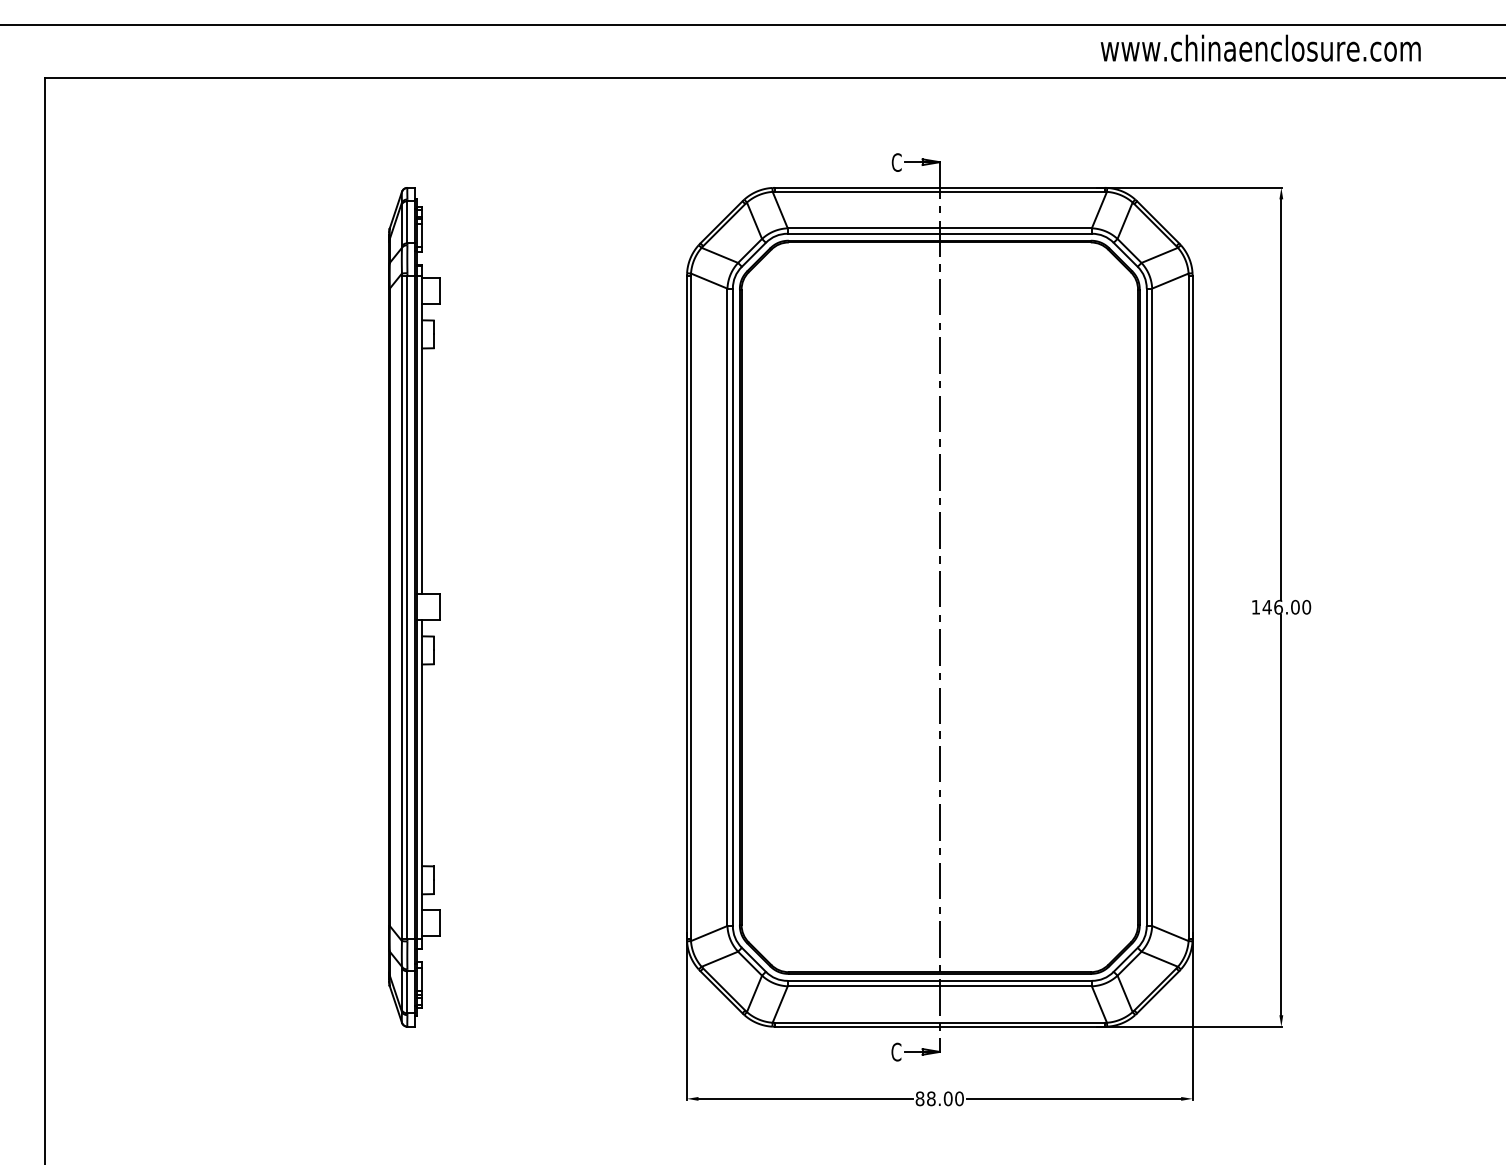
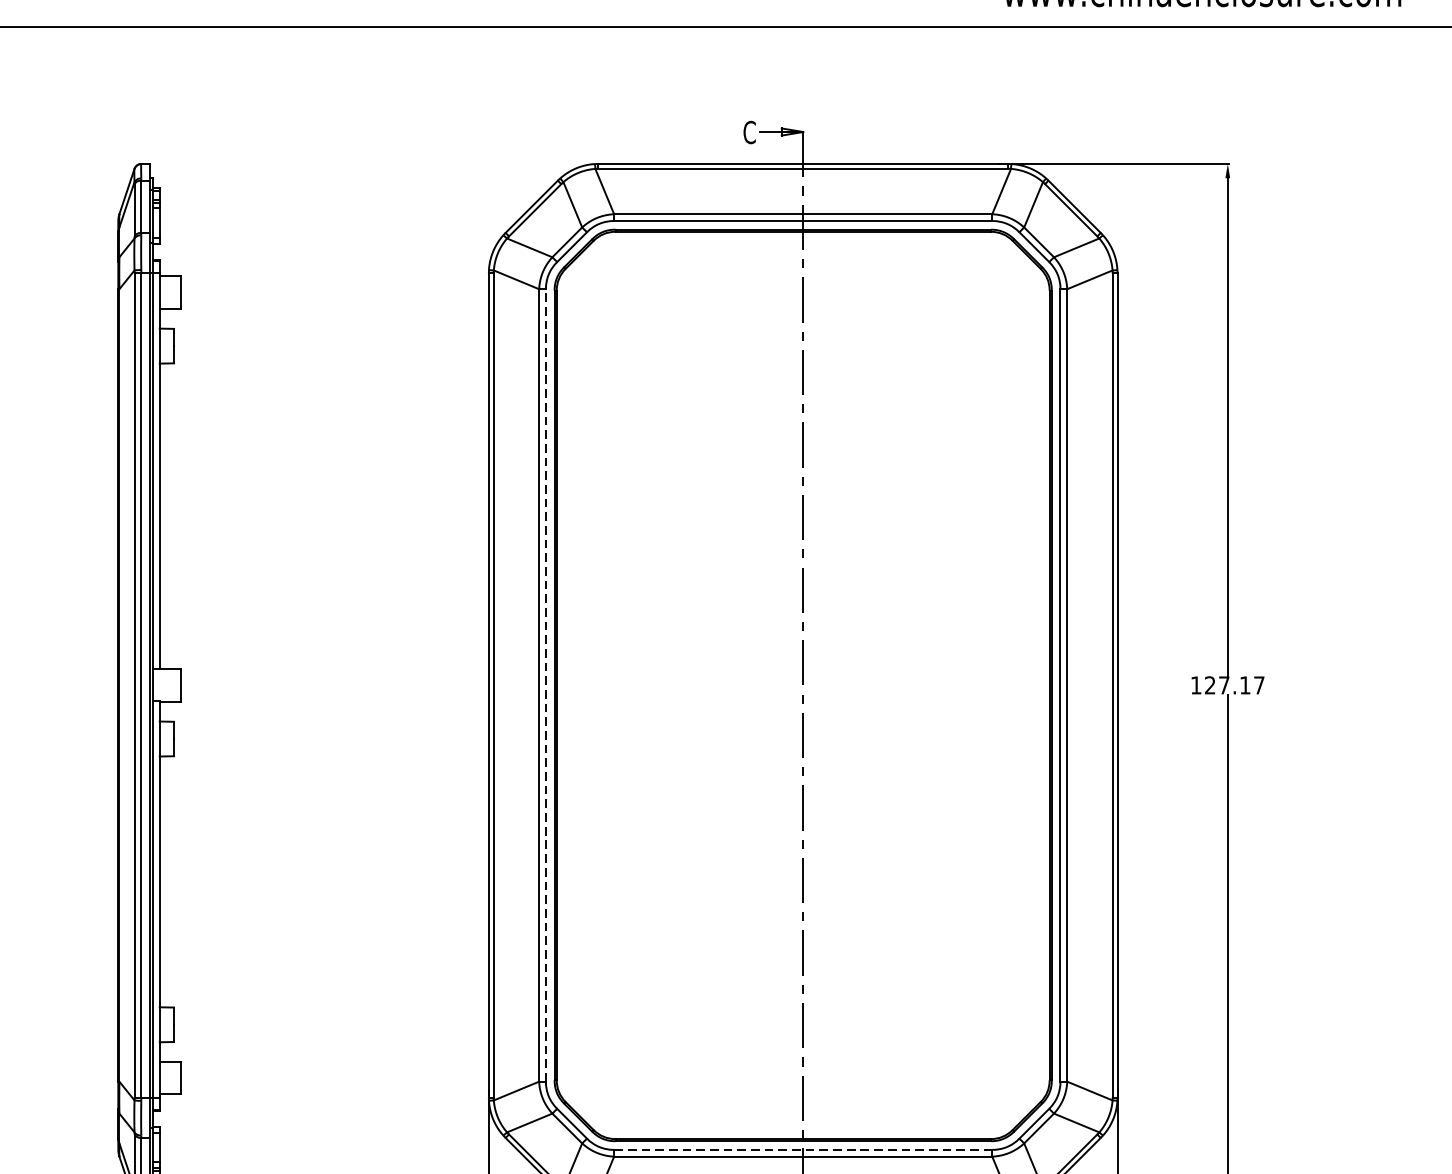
text: (1286, 606) -> (1234, 684), 146.00 -> 127.17
line: (732, 607) -> (545, 685), solid -> dashed
line: (939, 980) -> (802, 1149), solid -> dashed

